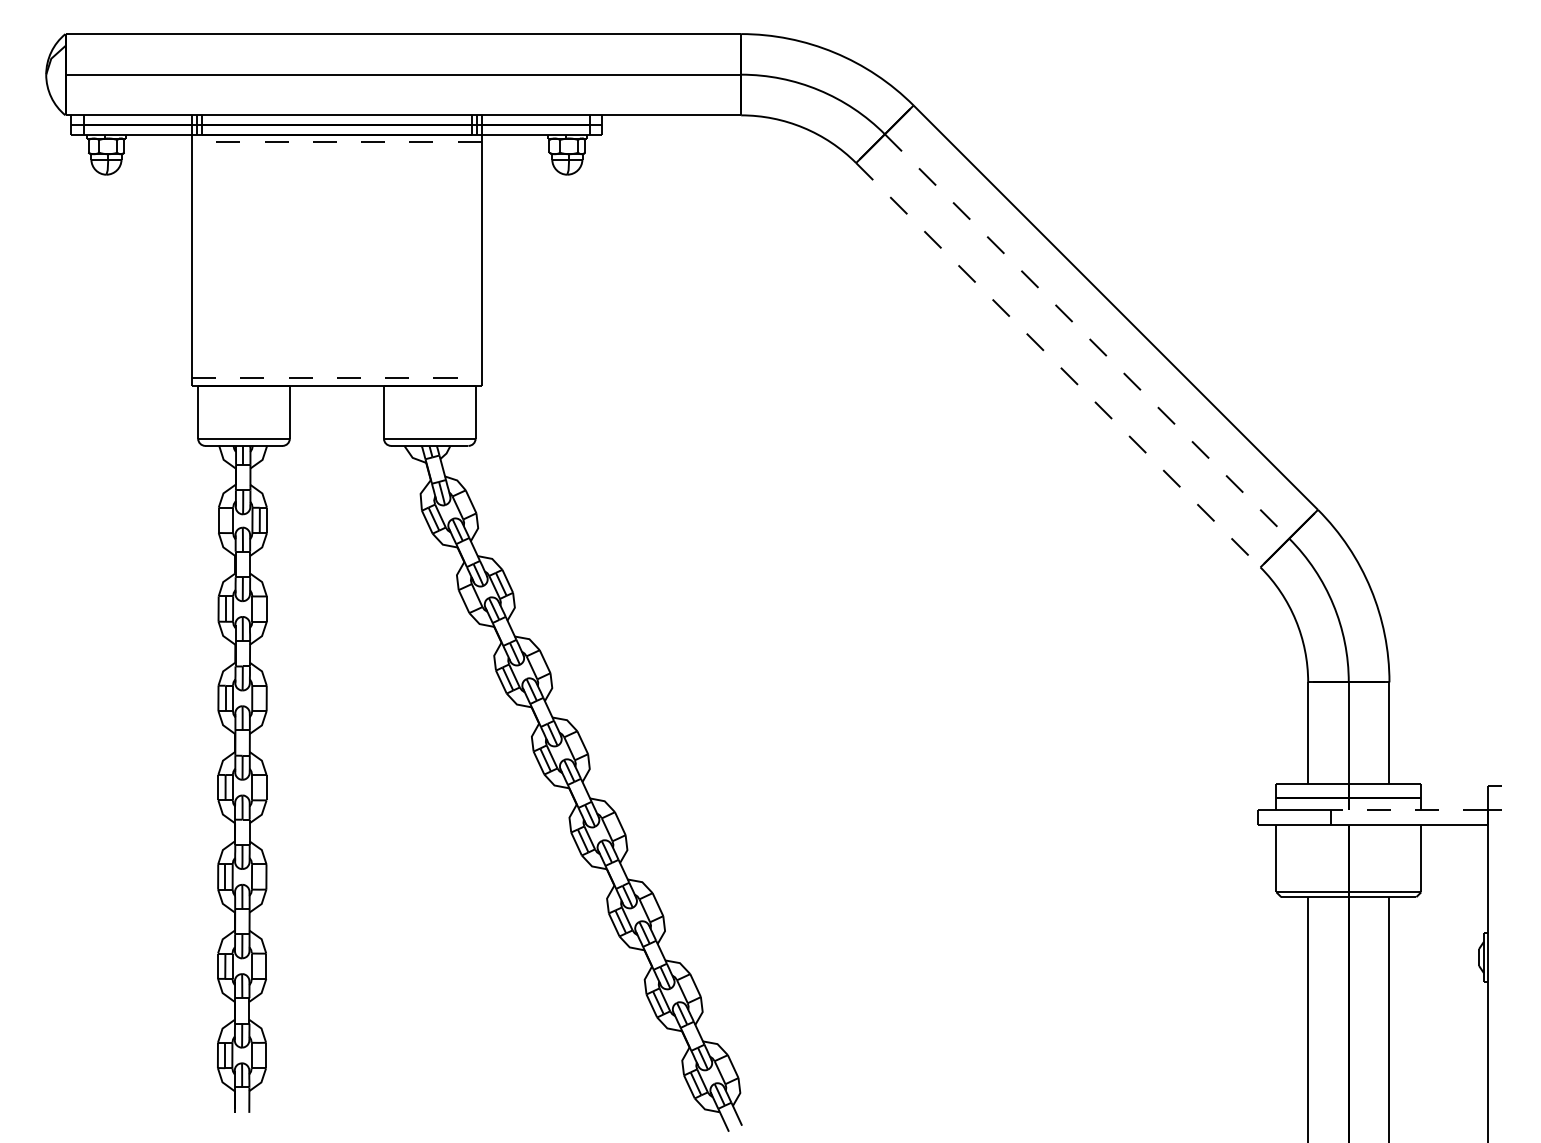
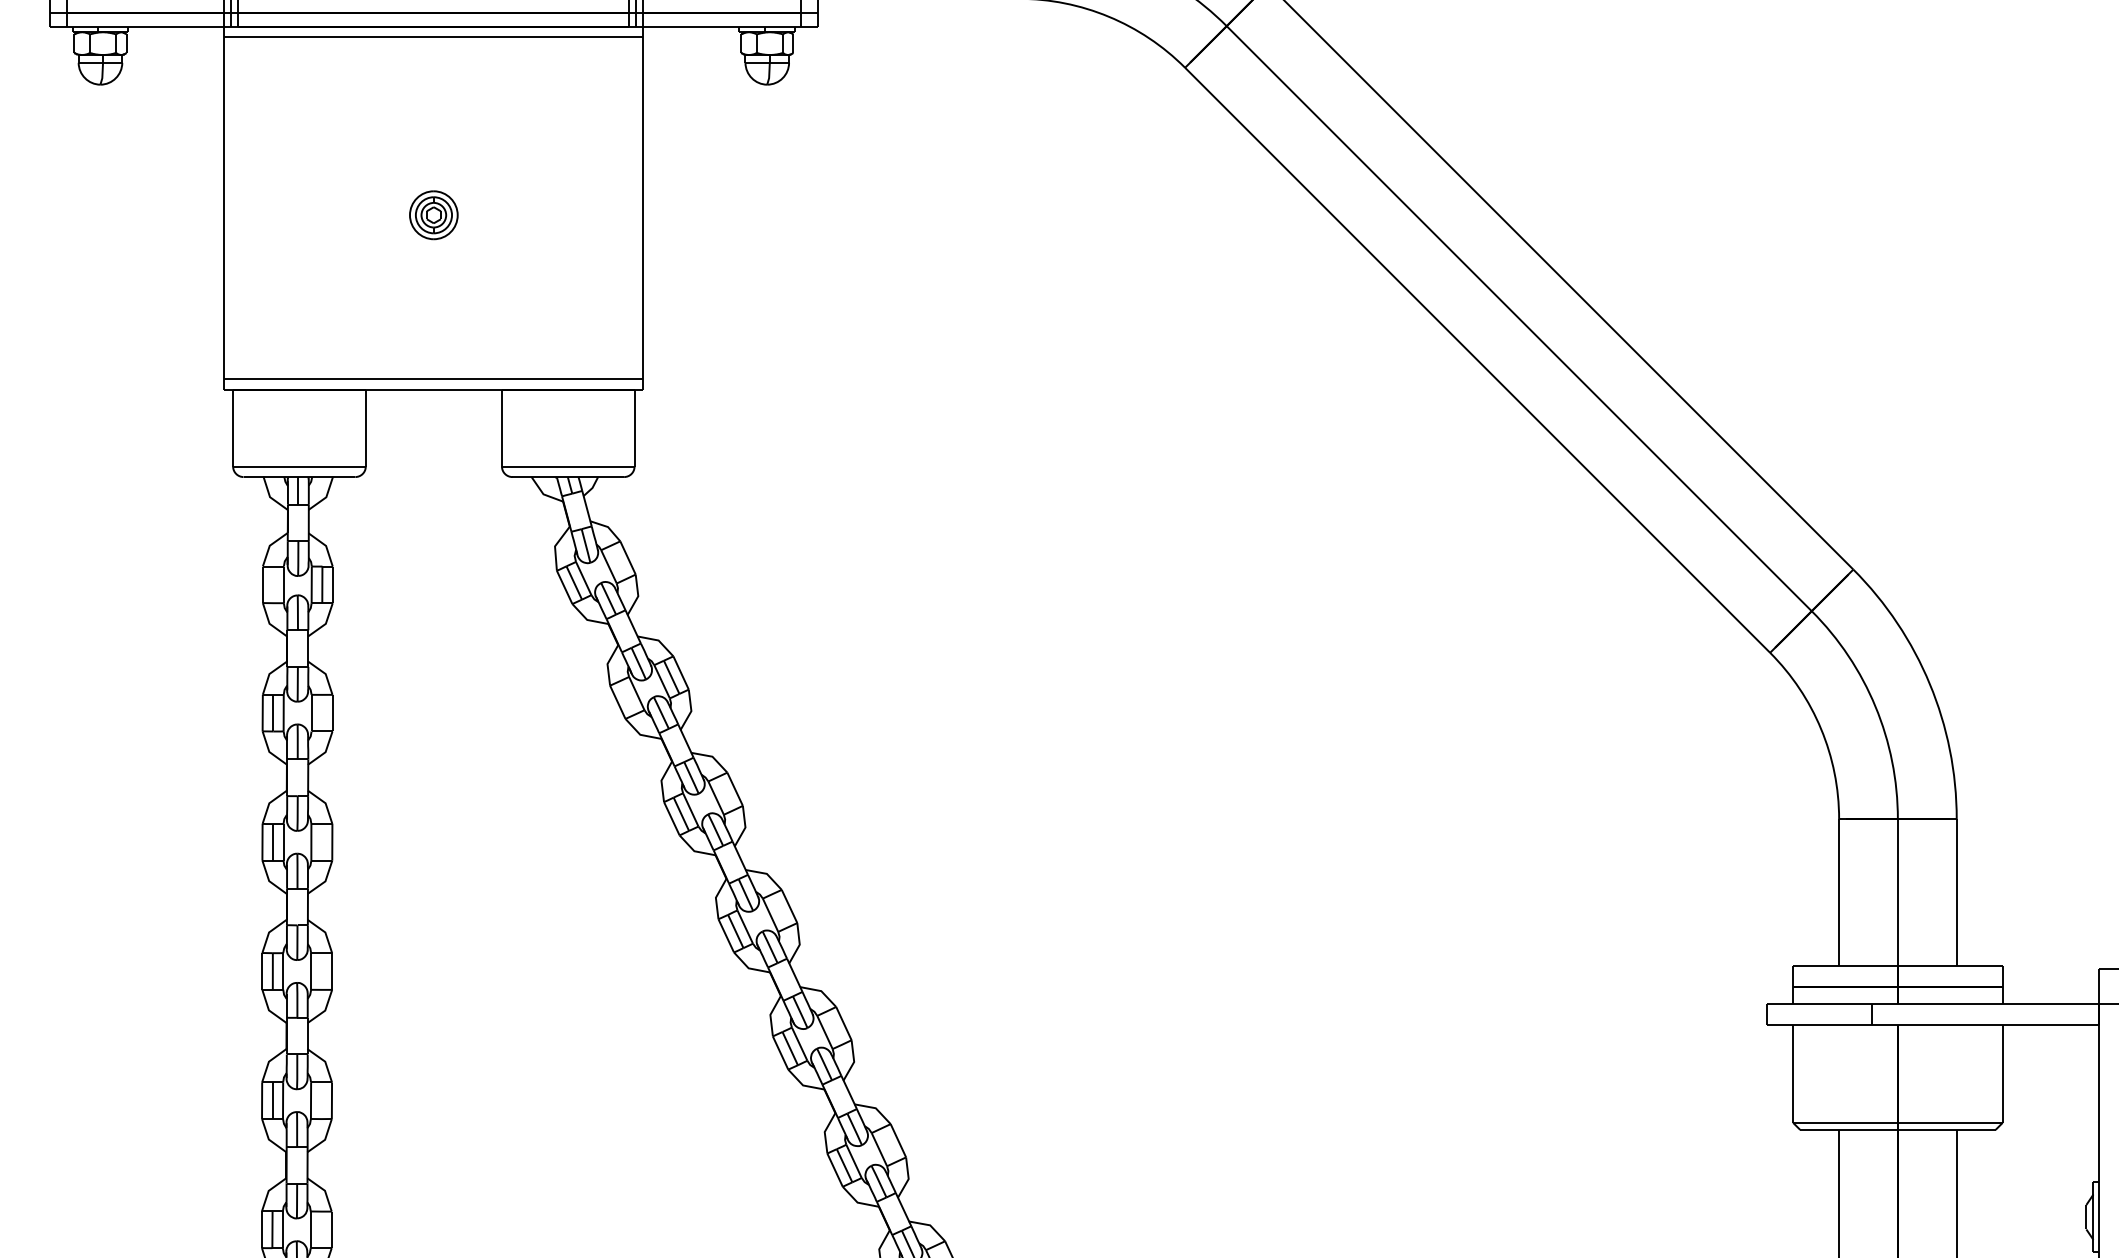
line: (336, 141) -> (433, 36), dashed -> solid
part: (336, 264) -> (433, 214), added
line: (1087, 336) -> (1519, 318), dashed -> solid
line: (1058, 365) -> (1477, 360), dashed -> solid
line: (336, 378) -> (433, 379), dashed -> solid
line: (1408, 810) -> (1984, 1004), dashed -> solid

